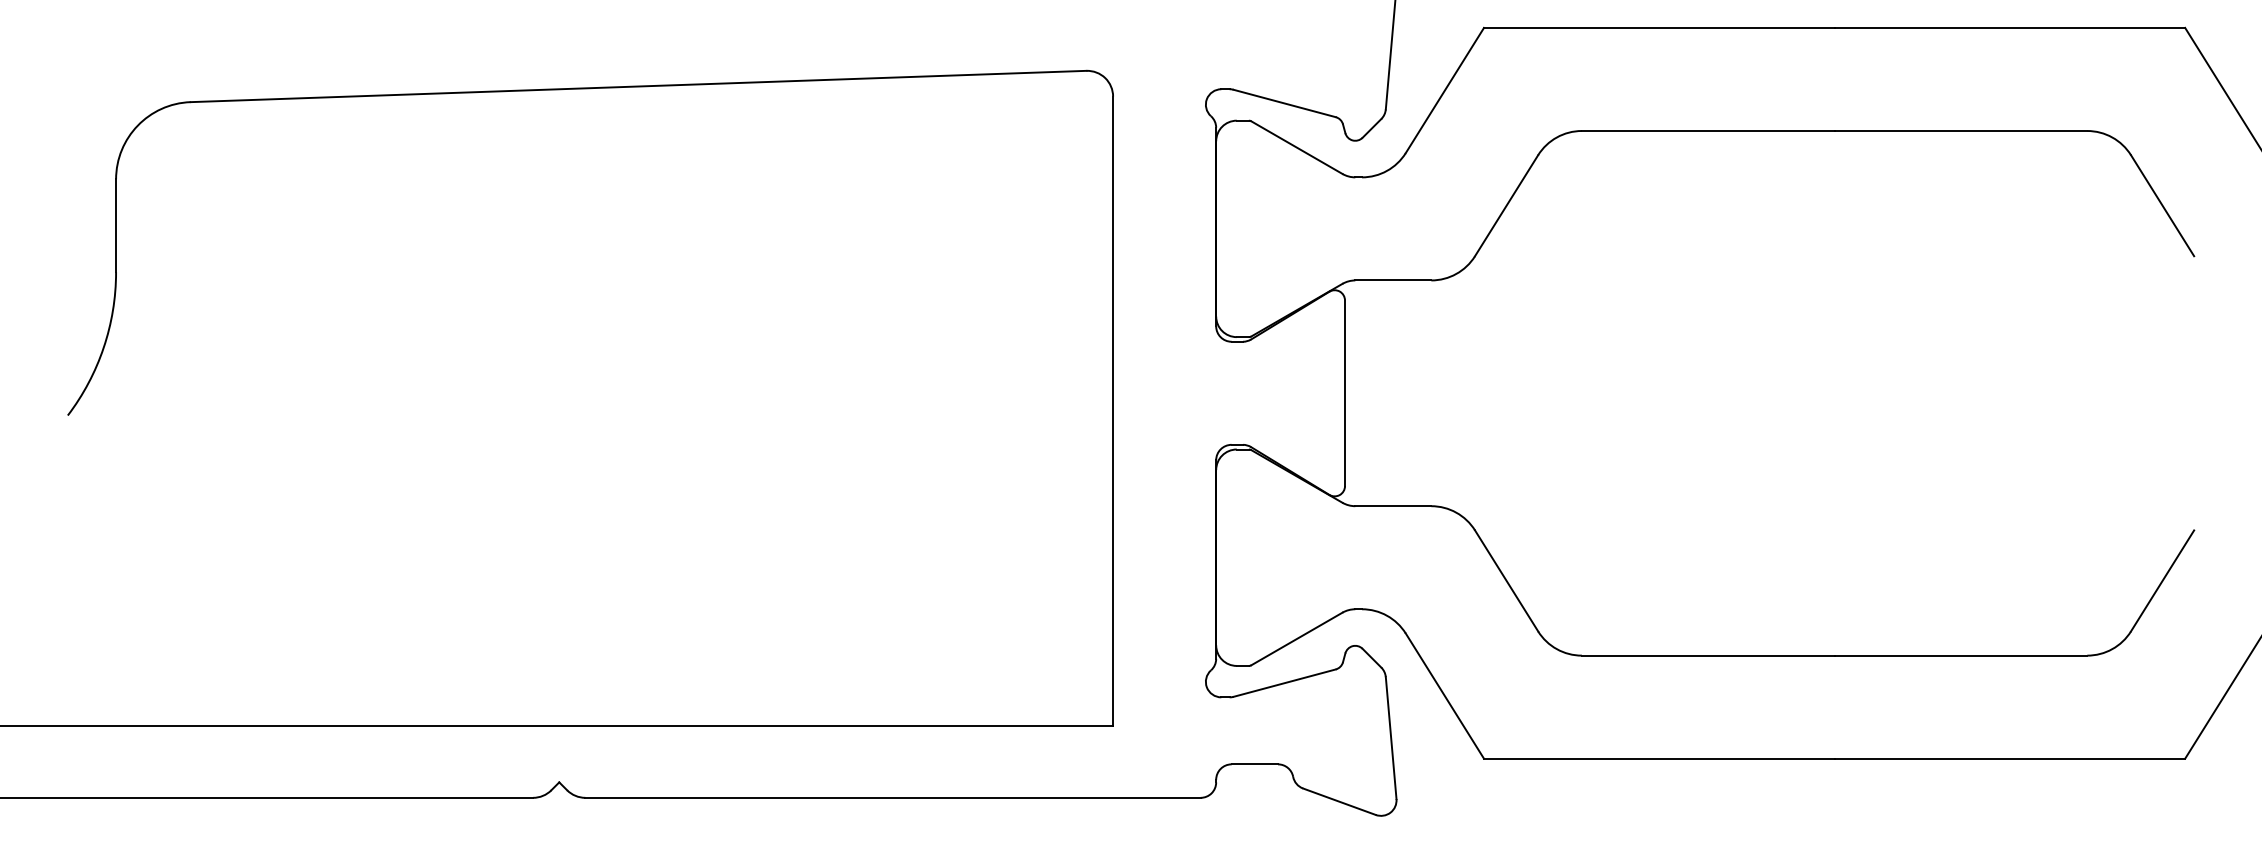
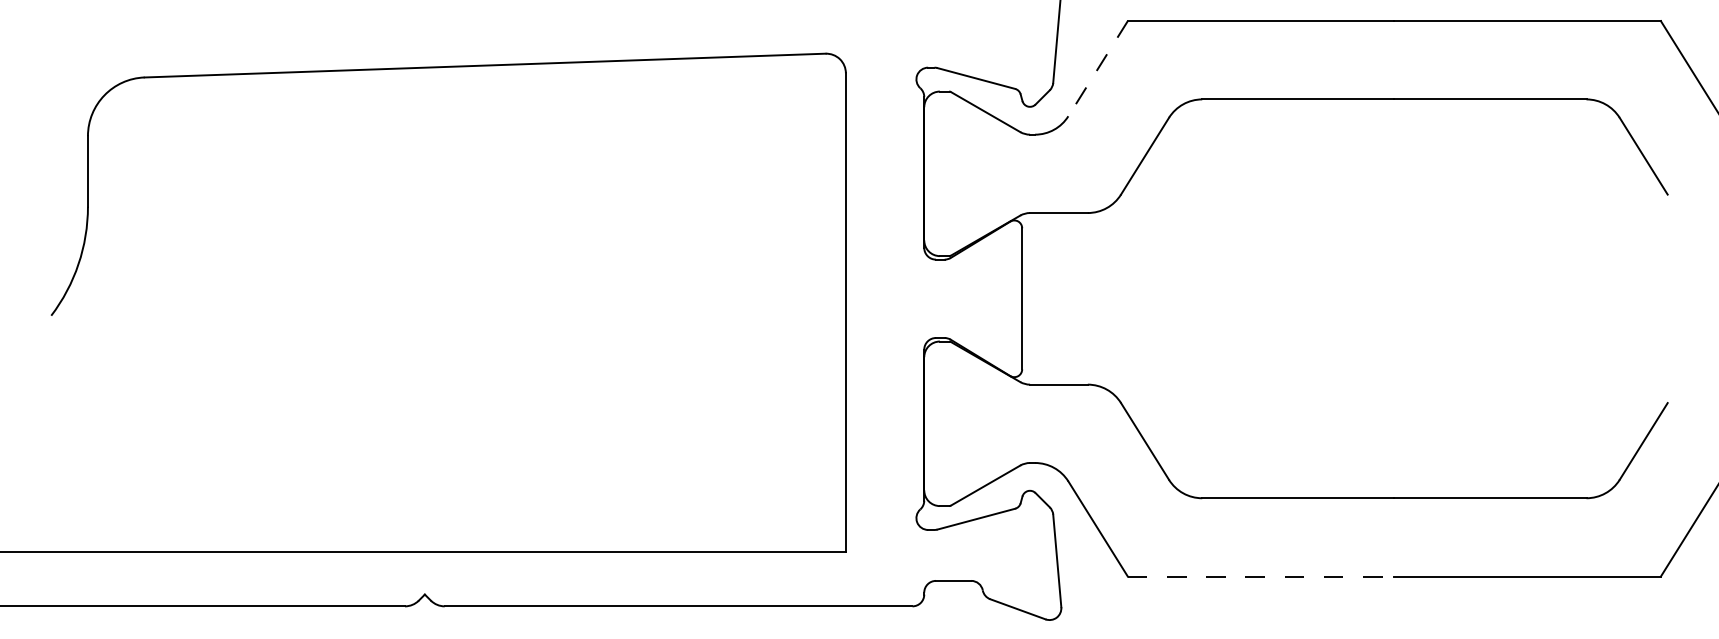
line: (1444, 90) -> (1097, 68), solid -> dashed
line: (1659, 758) -> (1261, 576), solid -> dashed

